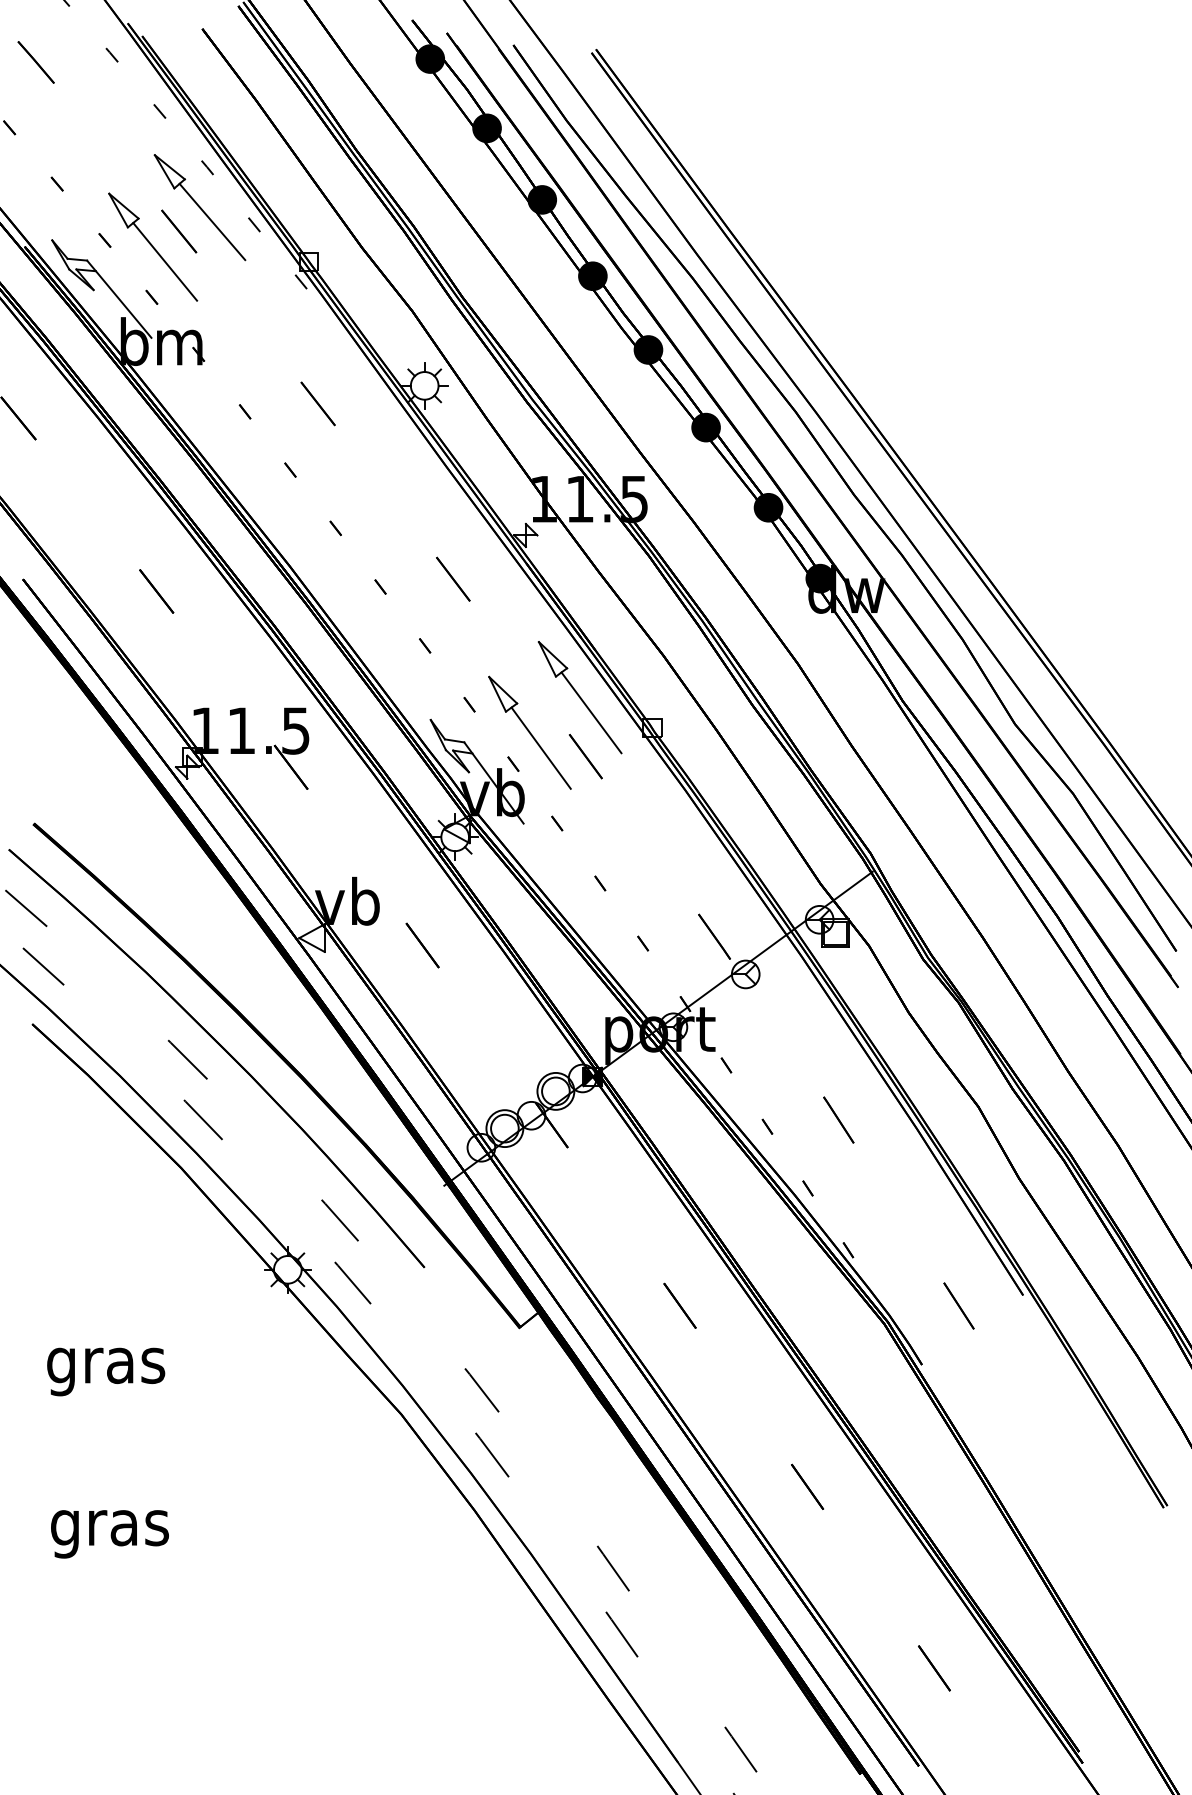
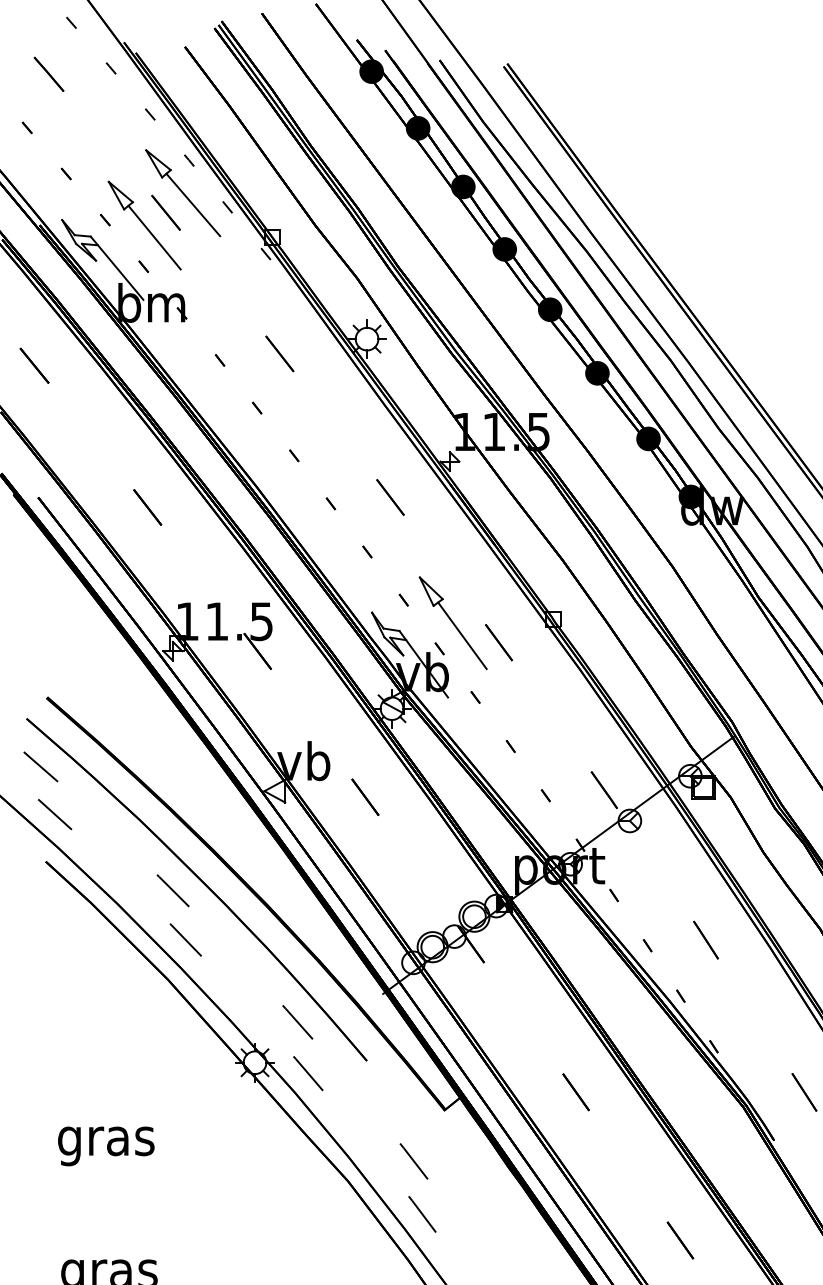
part: (579, 697) -> (493, 594), removed

